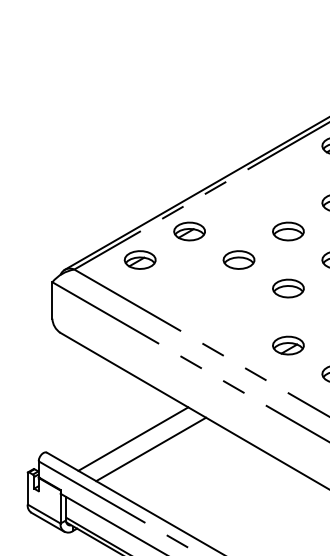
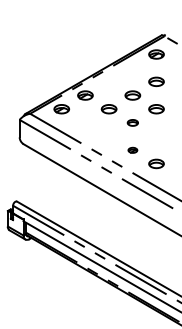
part: (287, 287) -> (132, 122), size x0.7
part: (287, 346) -> (132, 150), size x0.6
line: (133, 437) -> (58, 194), removed
line: (150, 448) -> (66, 199), removed

